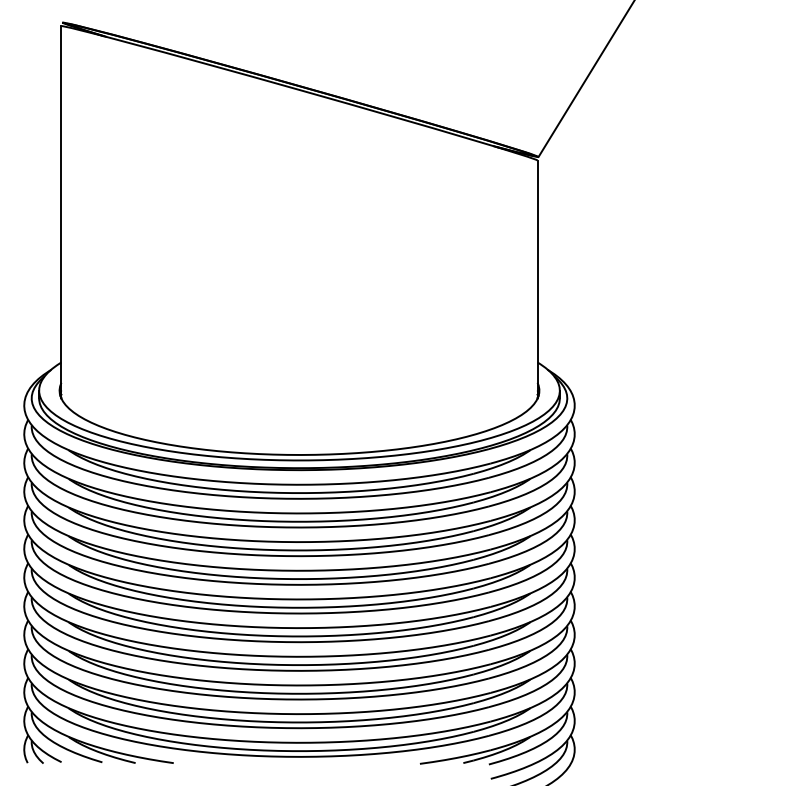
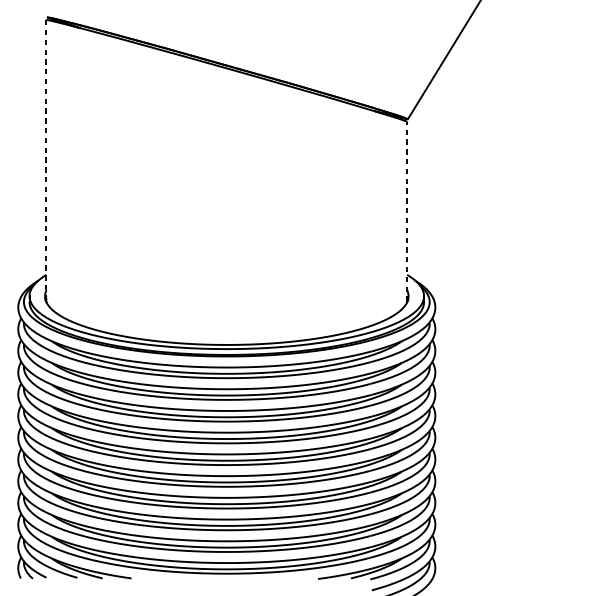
line: (61, 212) -> (46, 161), solid -> dashed
line: (537, 279) -> (407, 212), solid -> dashed

